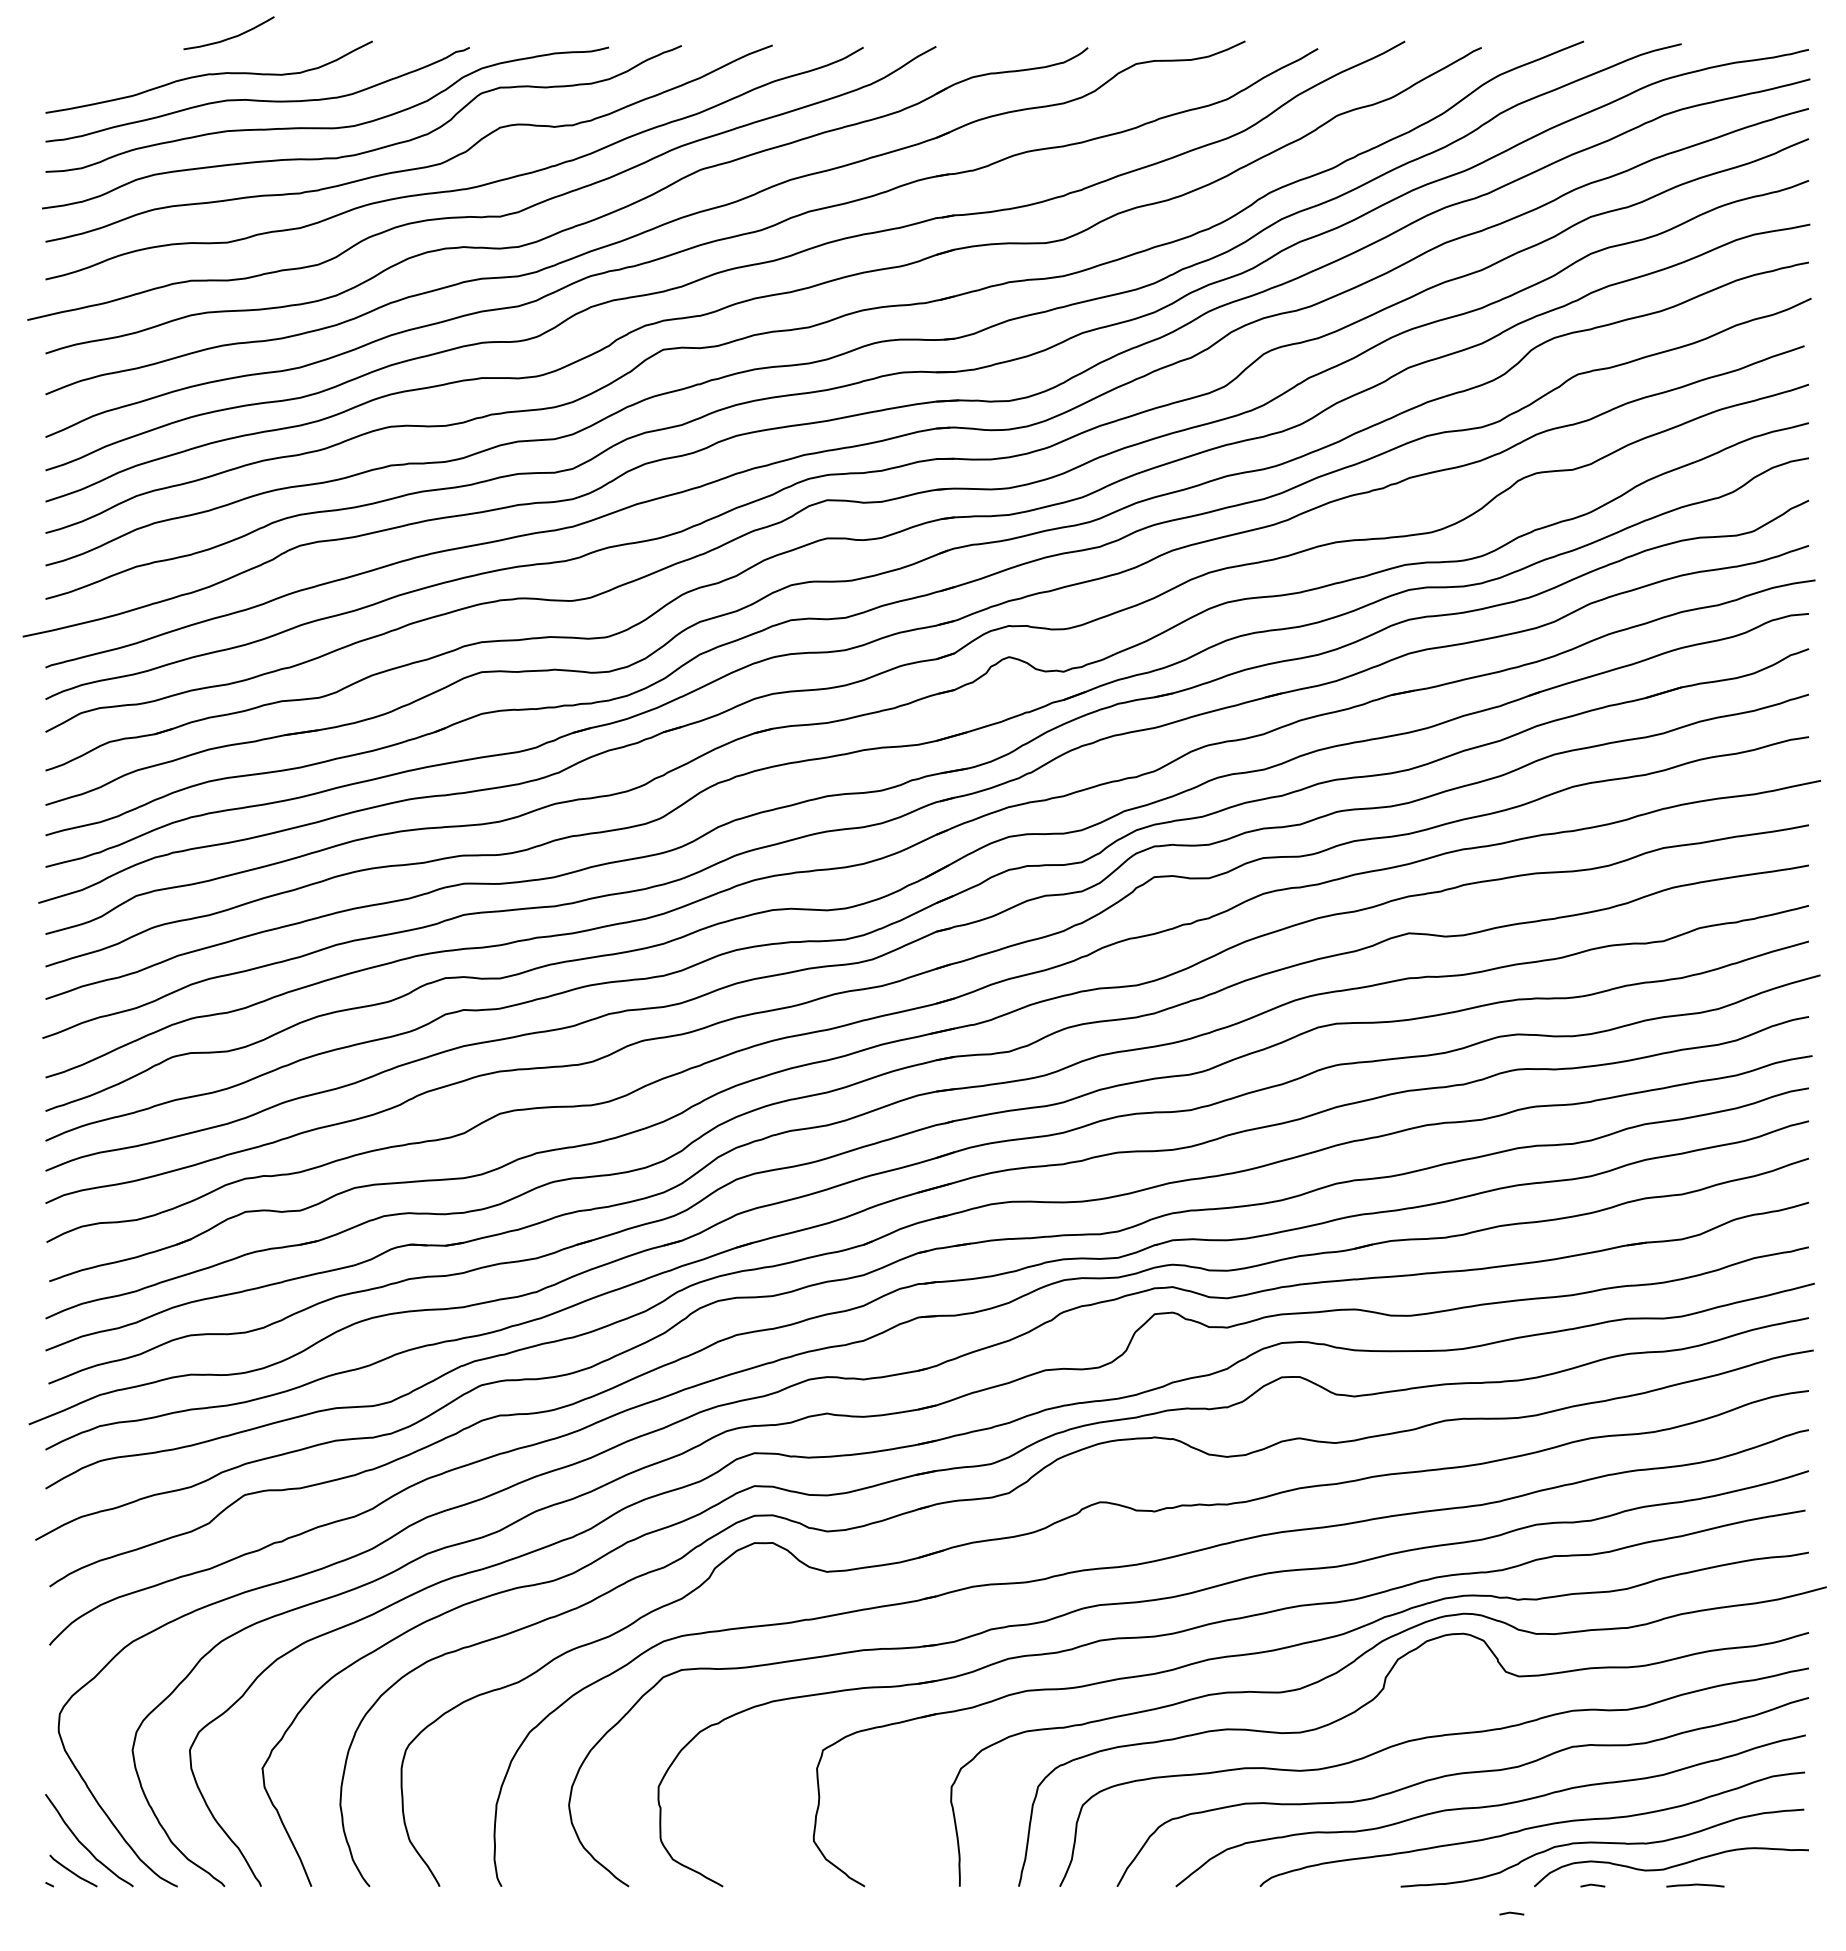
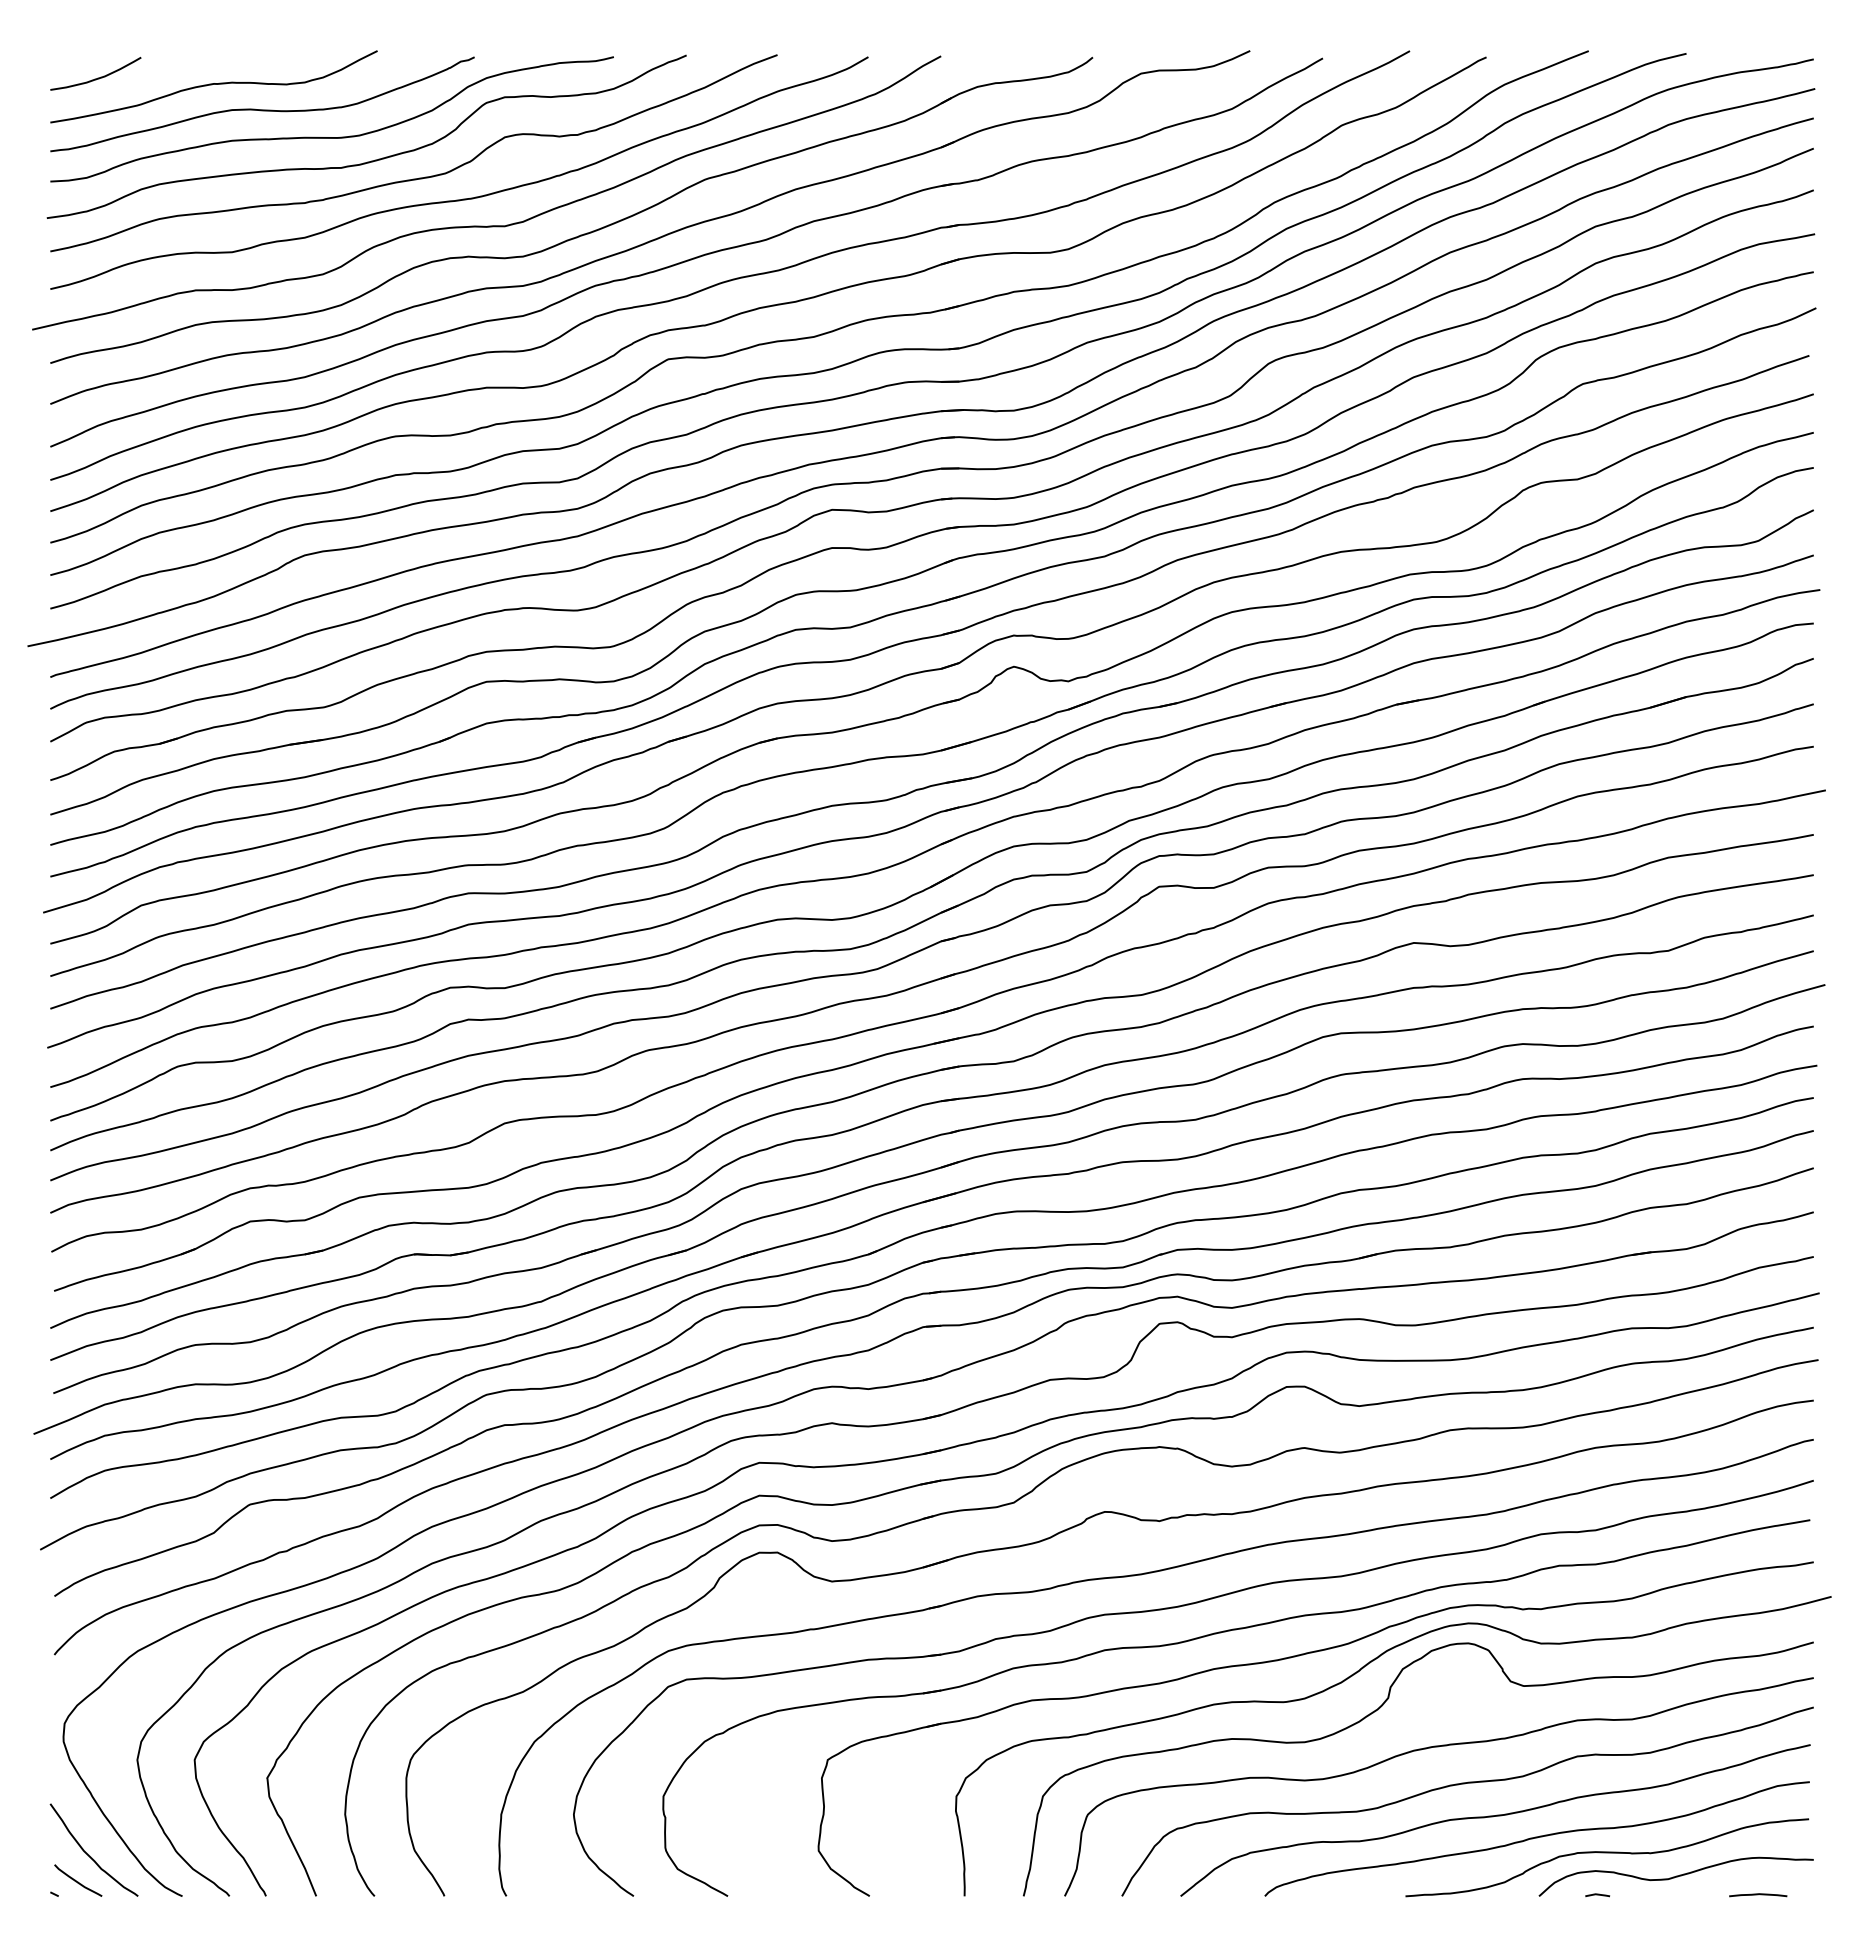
curve: (230, 36) -> (97, 77), moved
curve: (1695, 1885) -> (1758, 1895), moved
line: (1511, 1913) -> (1516, 1923), removed

